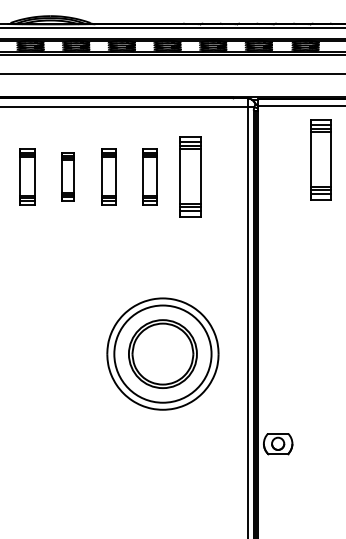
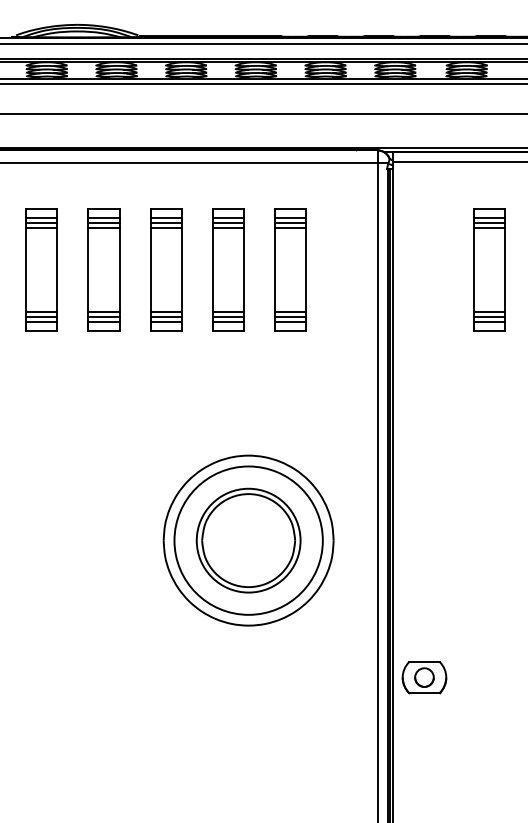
part: (320, 159) -> (489, 269), moved
part: (27, 176) -> (41, 269), size x1.43
part: (67, 176) -> (102, 269), size x1.67
part: (108, 176) -> (165, 269), size x1.43
part: (149, 176) -> (228, 269), size x1.43

